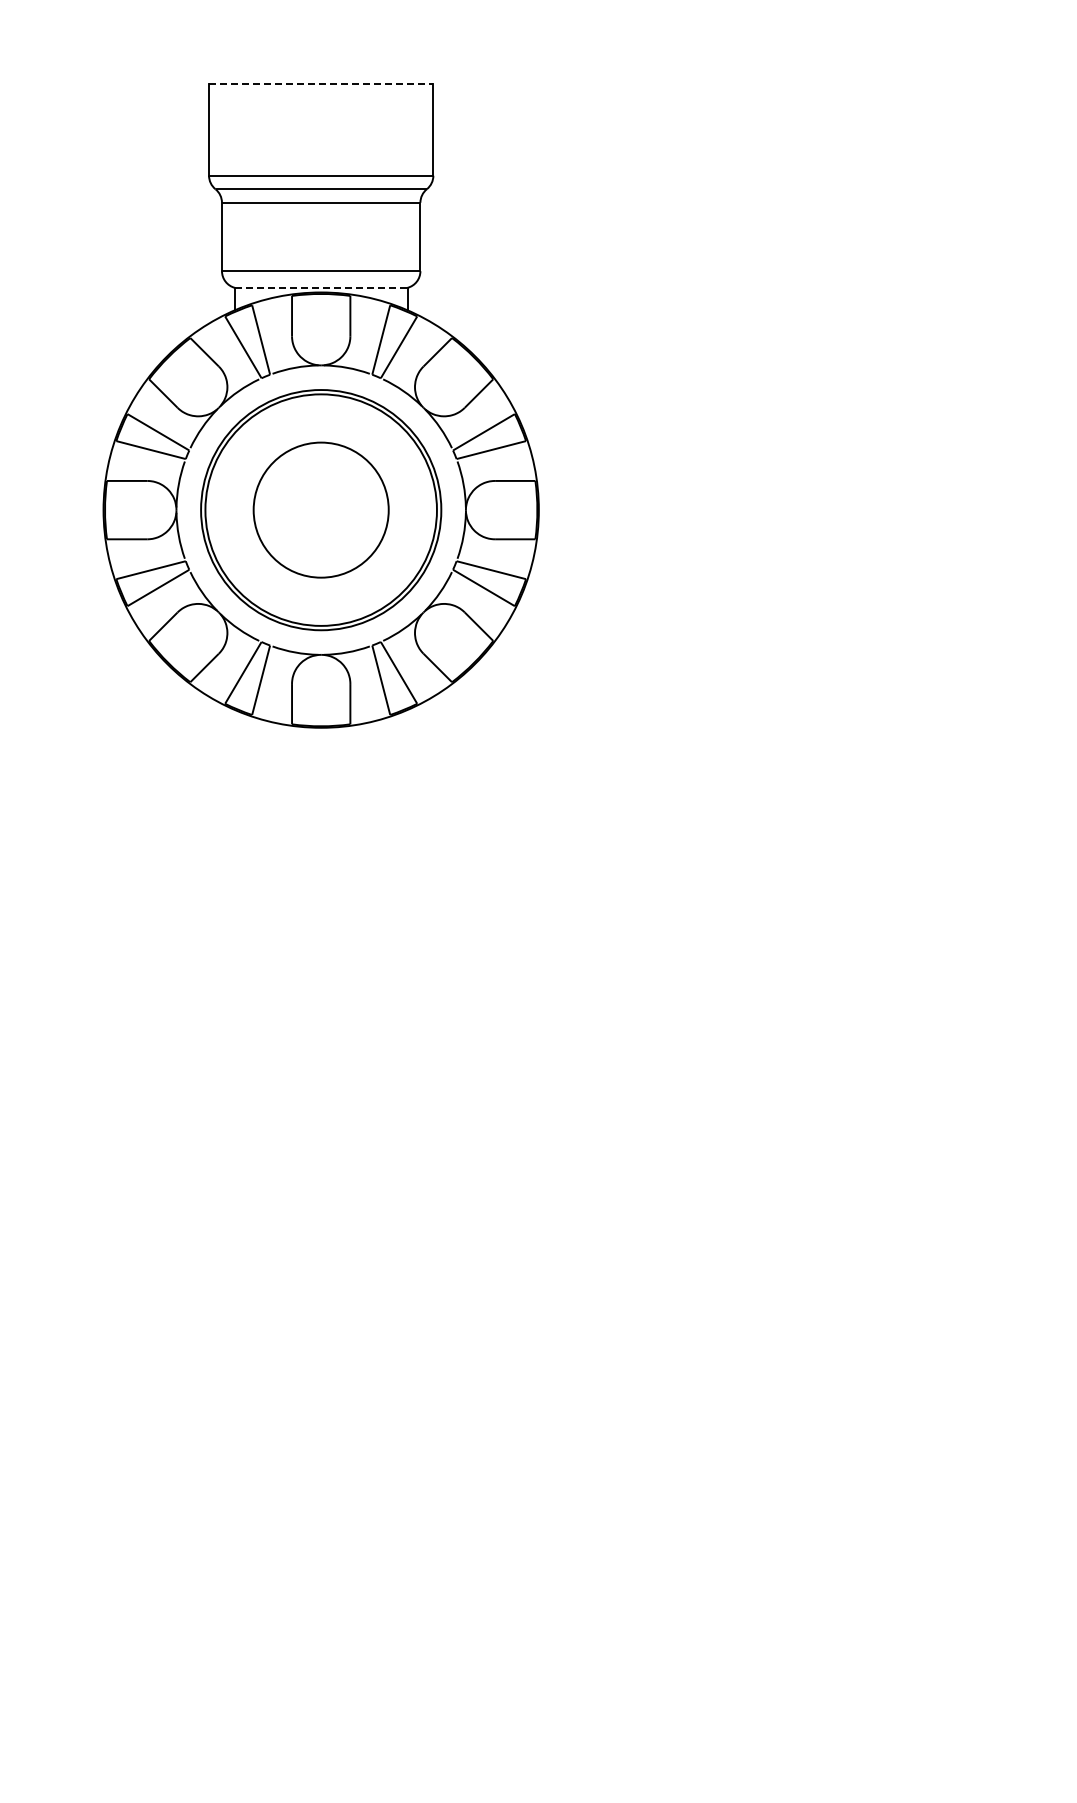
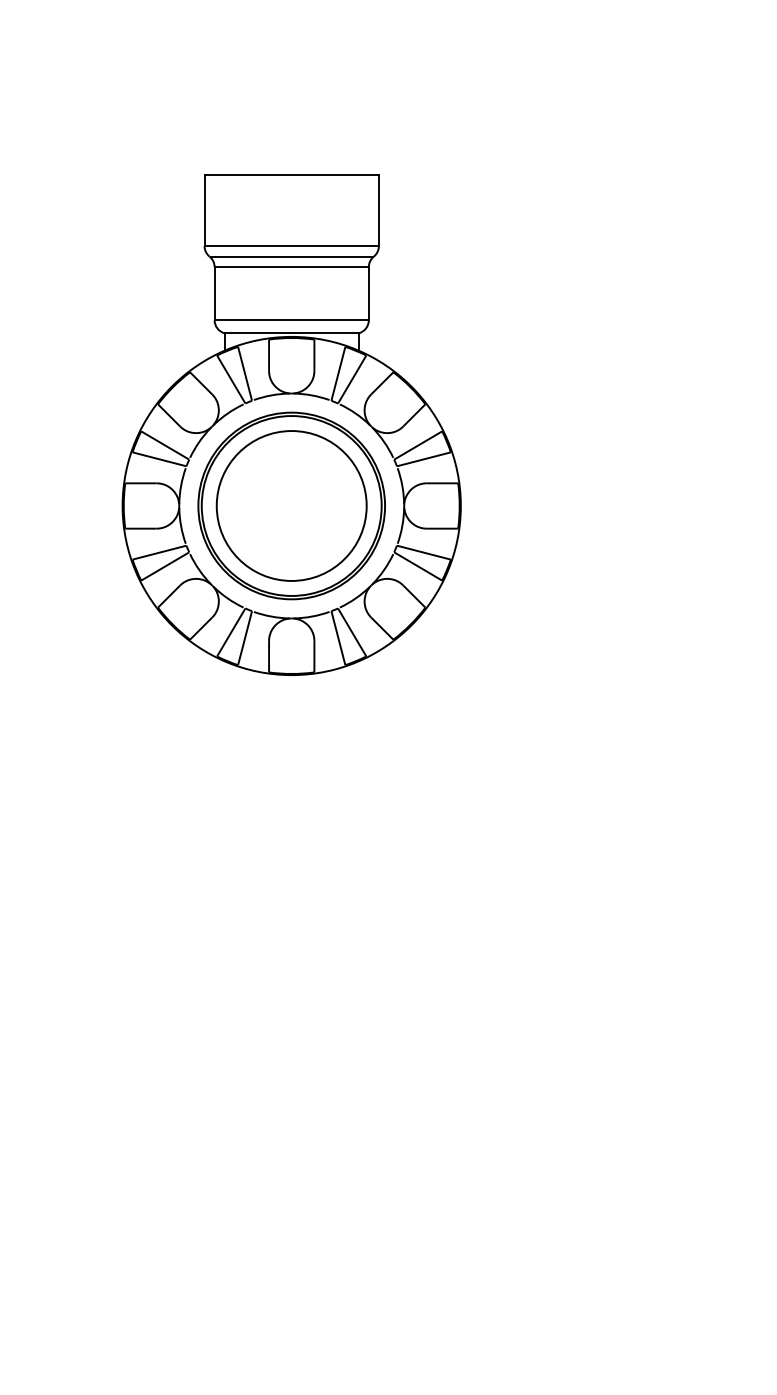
line: (321, 84) -> (291, 175), dashed -> solid
line: (321, 287) -> (291, 333), dashed -> solid
circle: (320, 509) -> (291, 505), size x1.43

